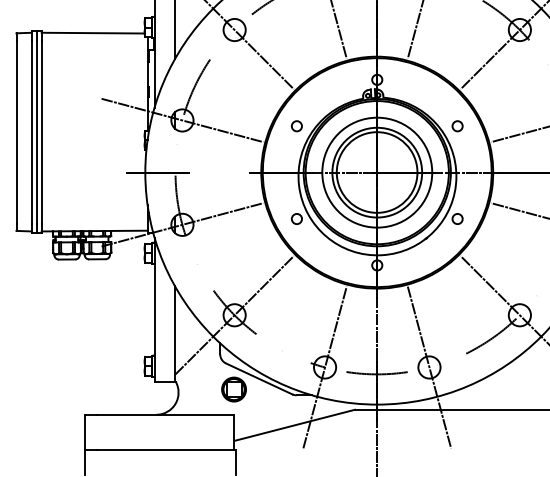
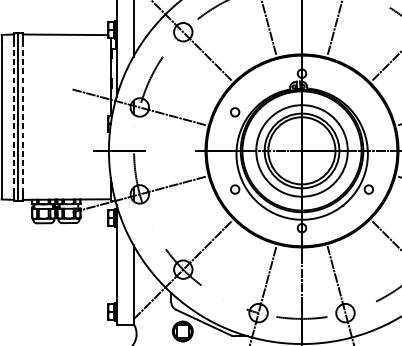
circle: (457, 126) -> (368, 112), removed
line: (31, 131) -> (14, 116), solid -> dashed
line: (41, 131) -> (22, 116), solid -> dashed

